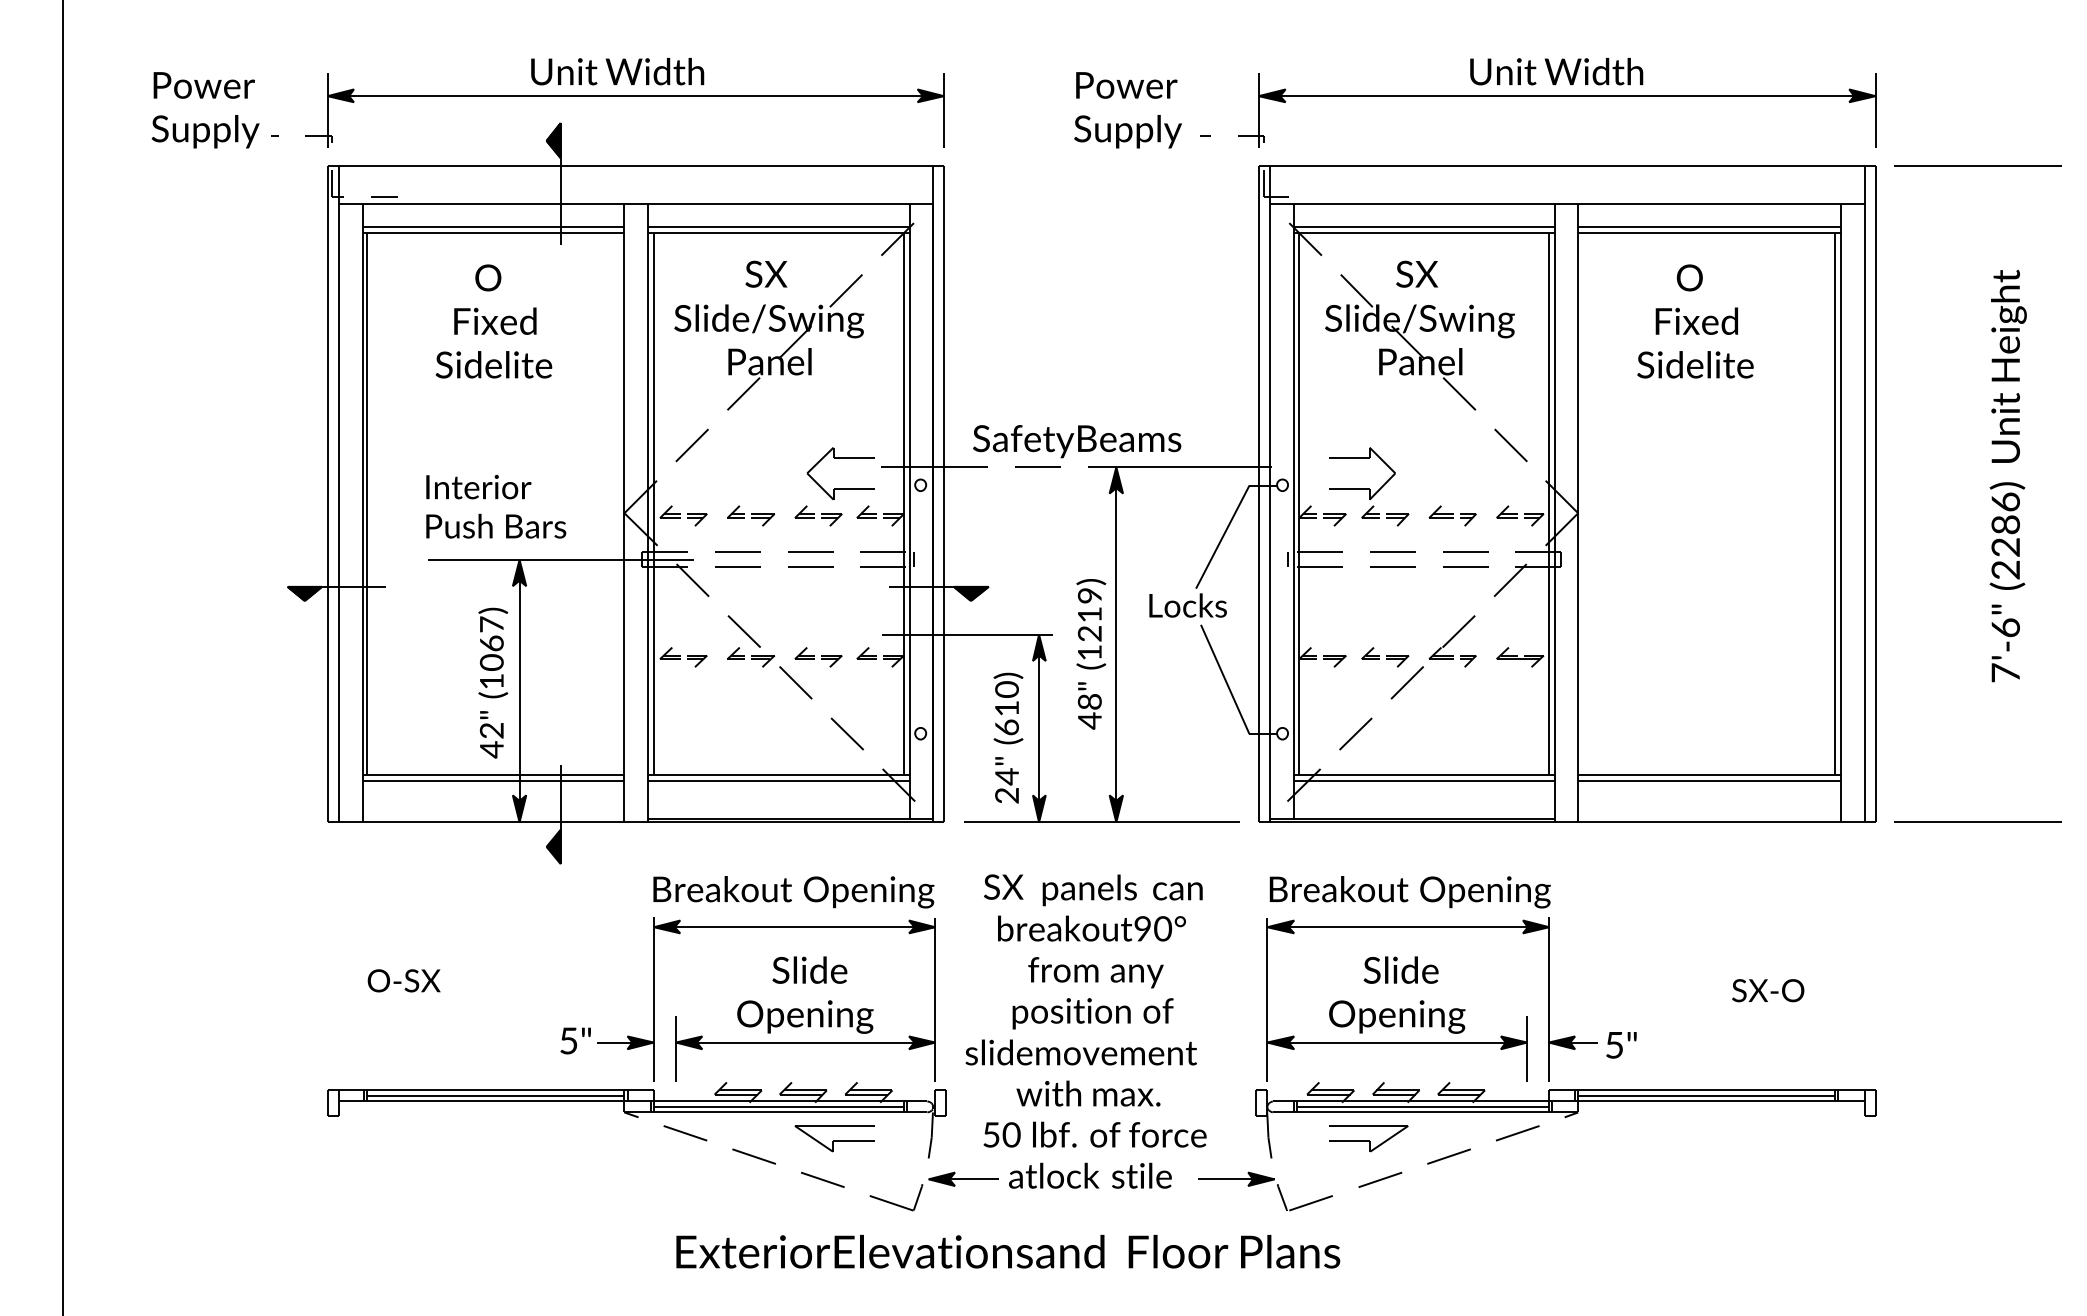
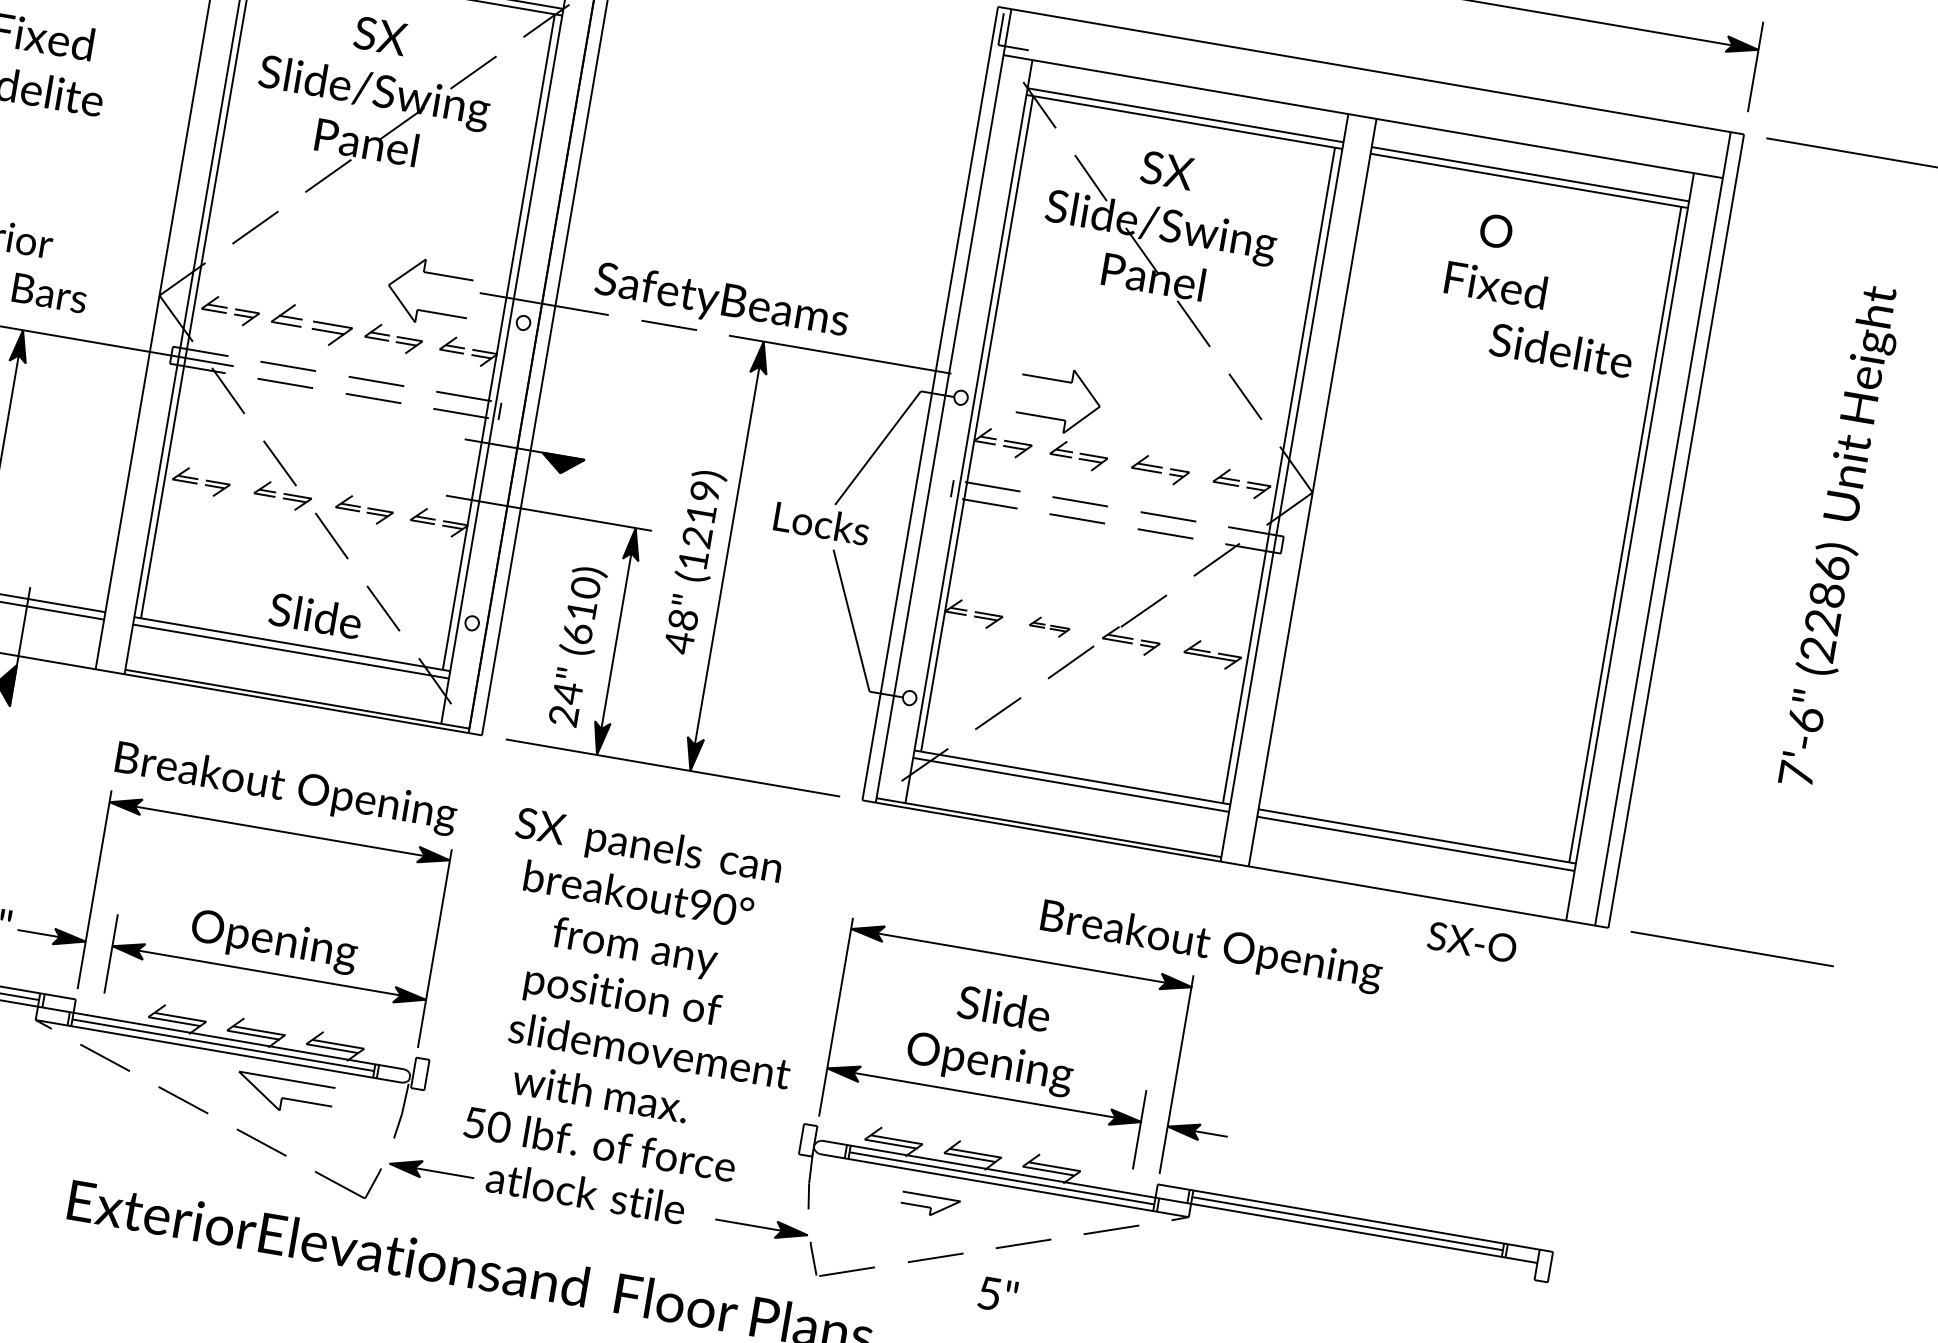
text: (1695, 364) -> (1561, 350), moved
part: (751, 515) -> (312, 324), size x1.4
part: (1385, 657) -> (1049, 627), size x0.7
text: (1409, 892) -> (1210, 947), moved
text: (809, 969) -> (315, 614), moved
text: (1768, 990) -> (1472, 942), moved
text: (1621, 1045) -> (997, 1295), moved
text: (1080, 1052) -> (649, 1050), moved
part: (1368, 1138) -> (929, 1205), size x0.6

